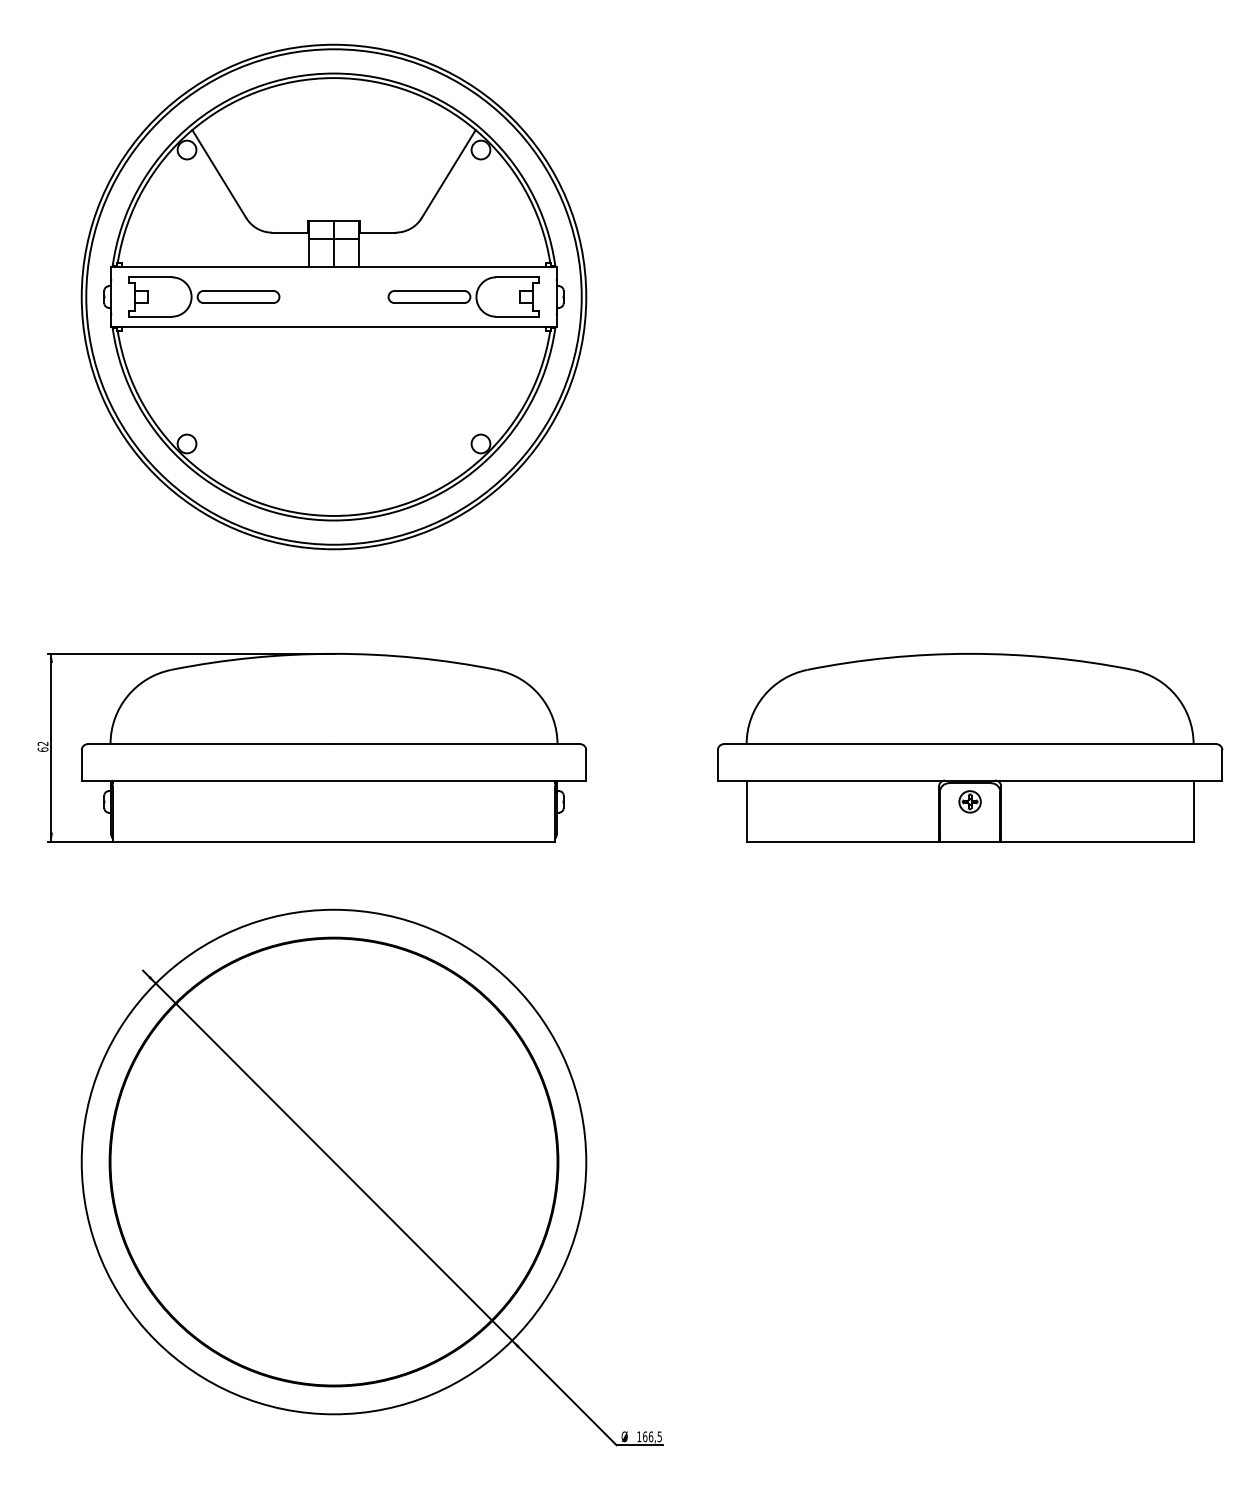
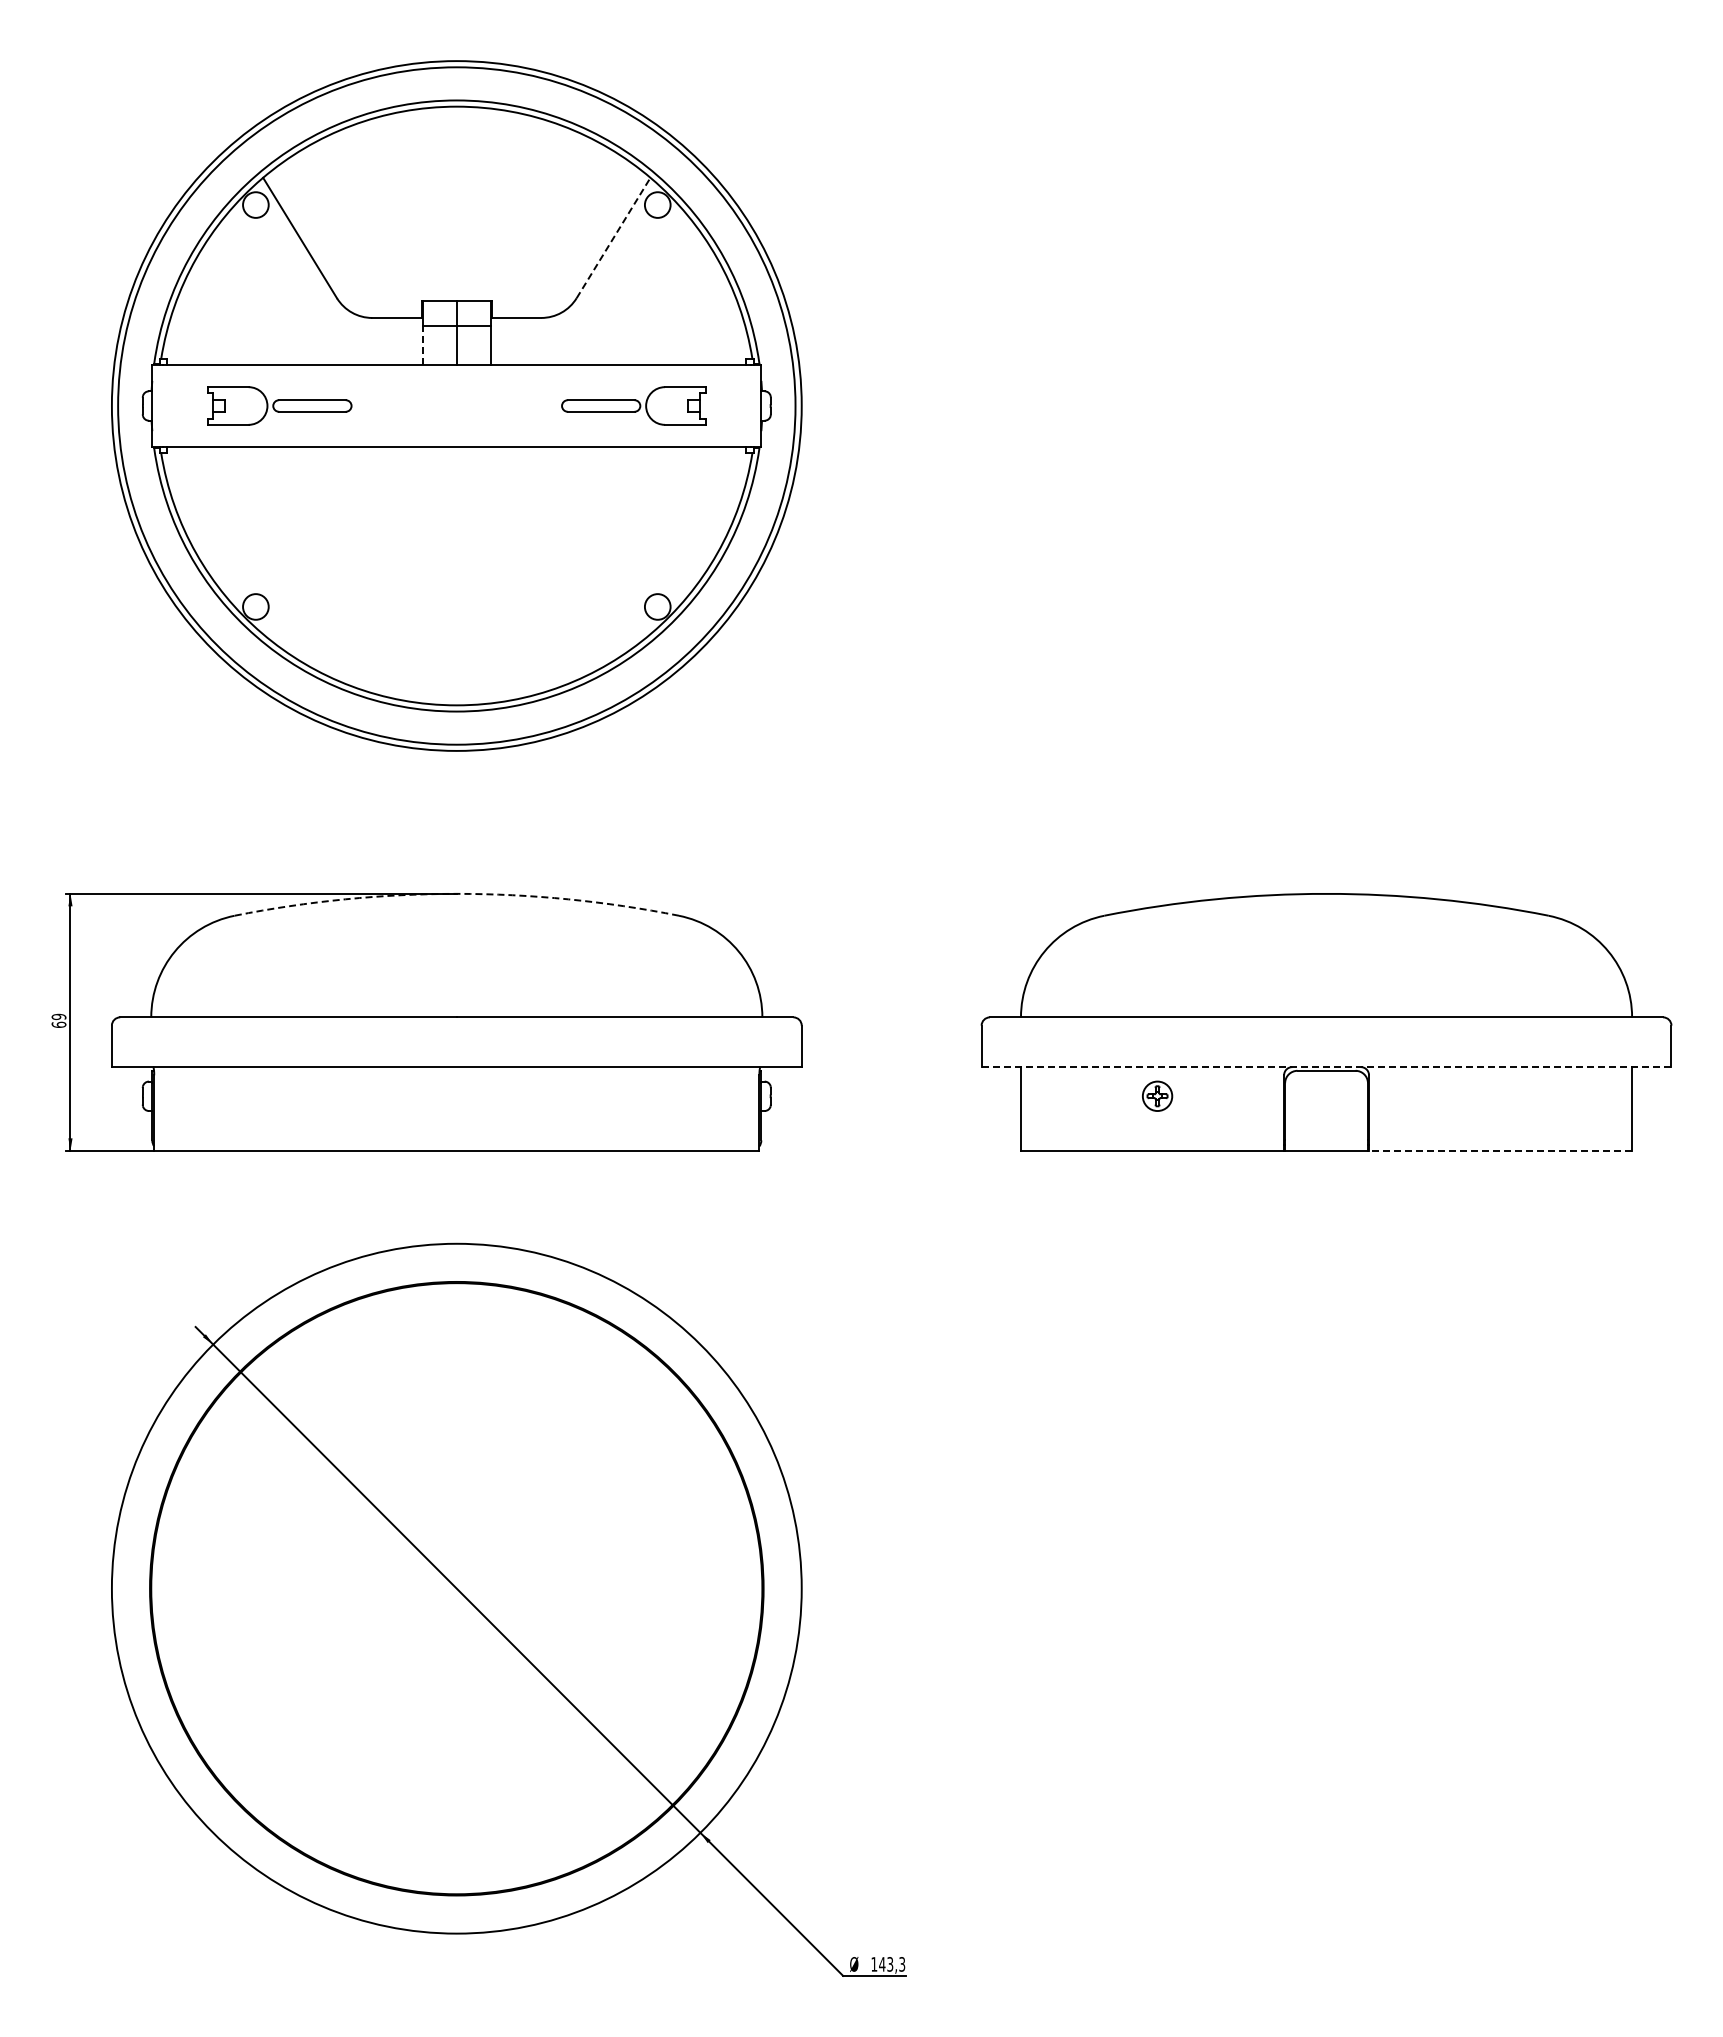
line: (448, 174) -> (613, 238), solid -> dashed
line: (309, 252) -> (423, 344), solid -> dashed
part: (204, 296) -> (279, 405), size x0.7
part: (463, 296) -> (633, 405), size x0.7
arc: (333, 653) -> (456, 893), solid -> dashed
text: (42, 743) -> (58, 1016), 62 -> 69
line: (970, 780) -> (1326, 1067), solid -> dashed
part: (970, 801) -> (1157, 1095), moved
line: (1097, 841) -> (1500, 1150), solid -> dashed
text: (652, 1436) -> (892, 1964), 166,5 -> 143,3

